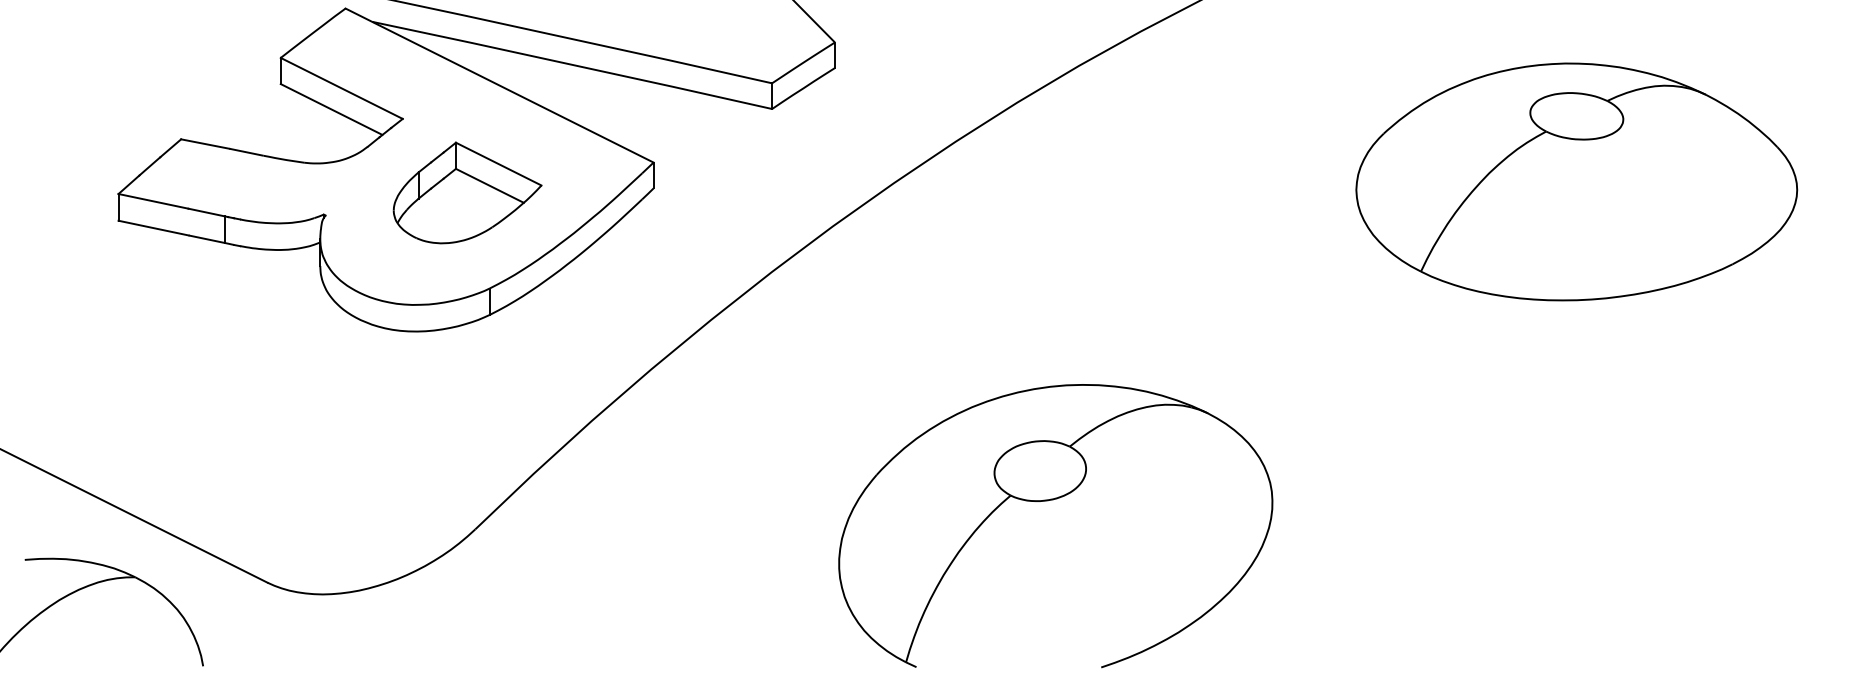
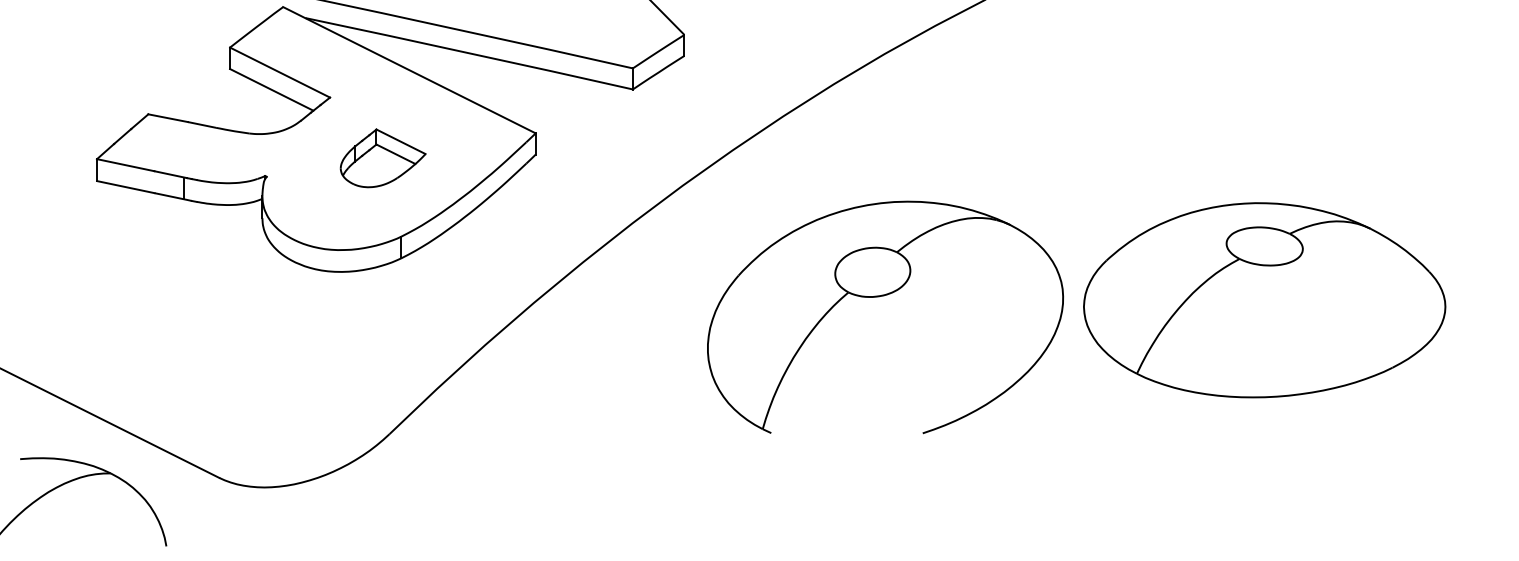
part: (1576, 182) -> (1264, 300), moved
part: (466, 193) -> (382, 158), size x0.7
part: (1048, 501) -> (879, 297), moved

